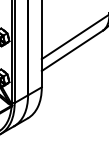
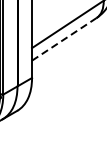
line: (72, 50) -> (64, 38), solid -> dashed

